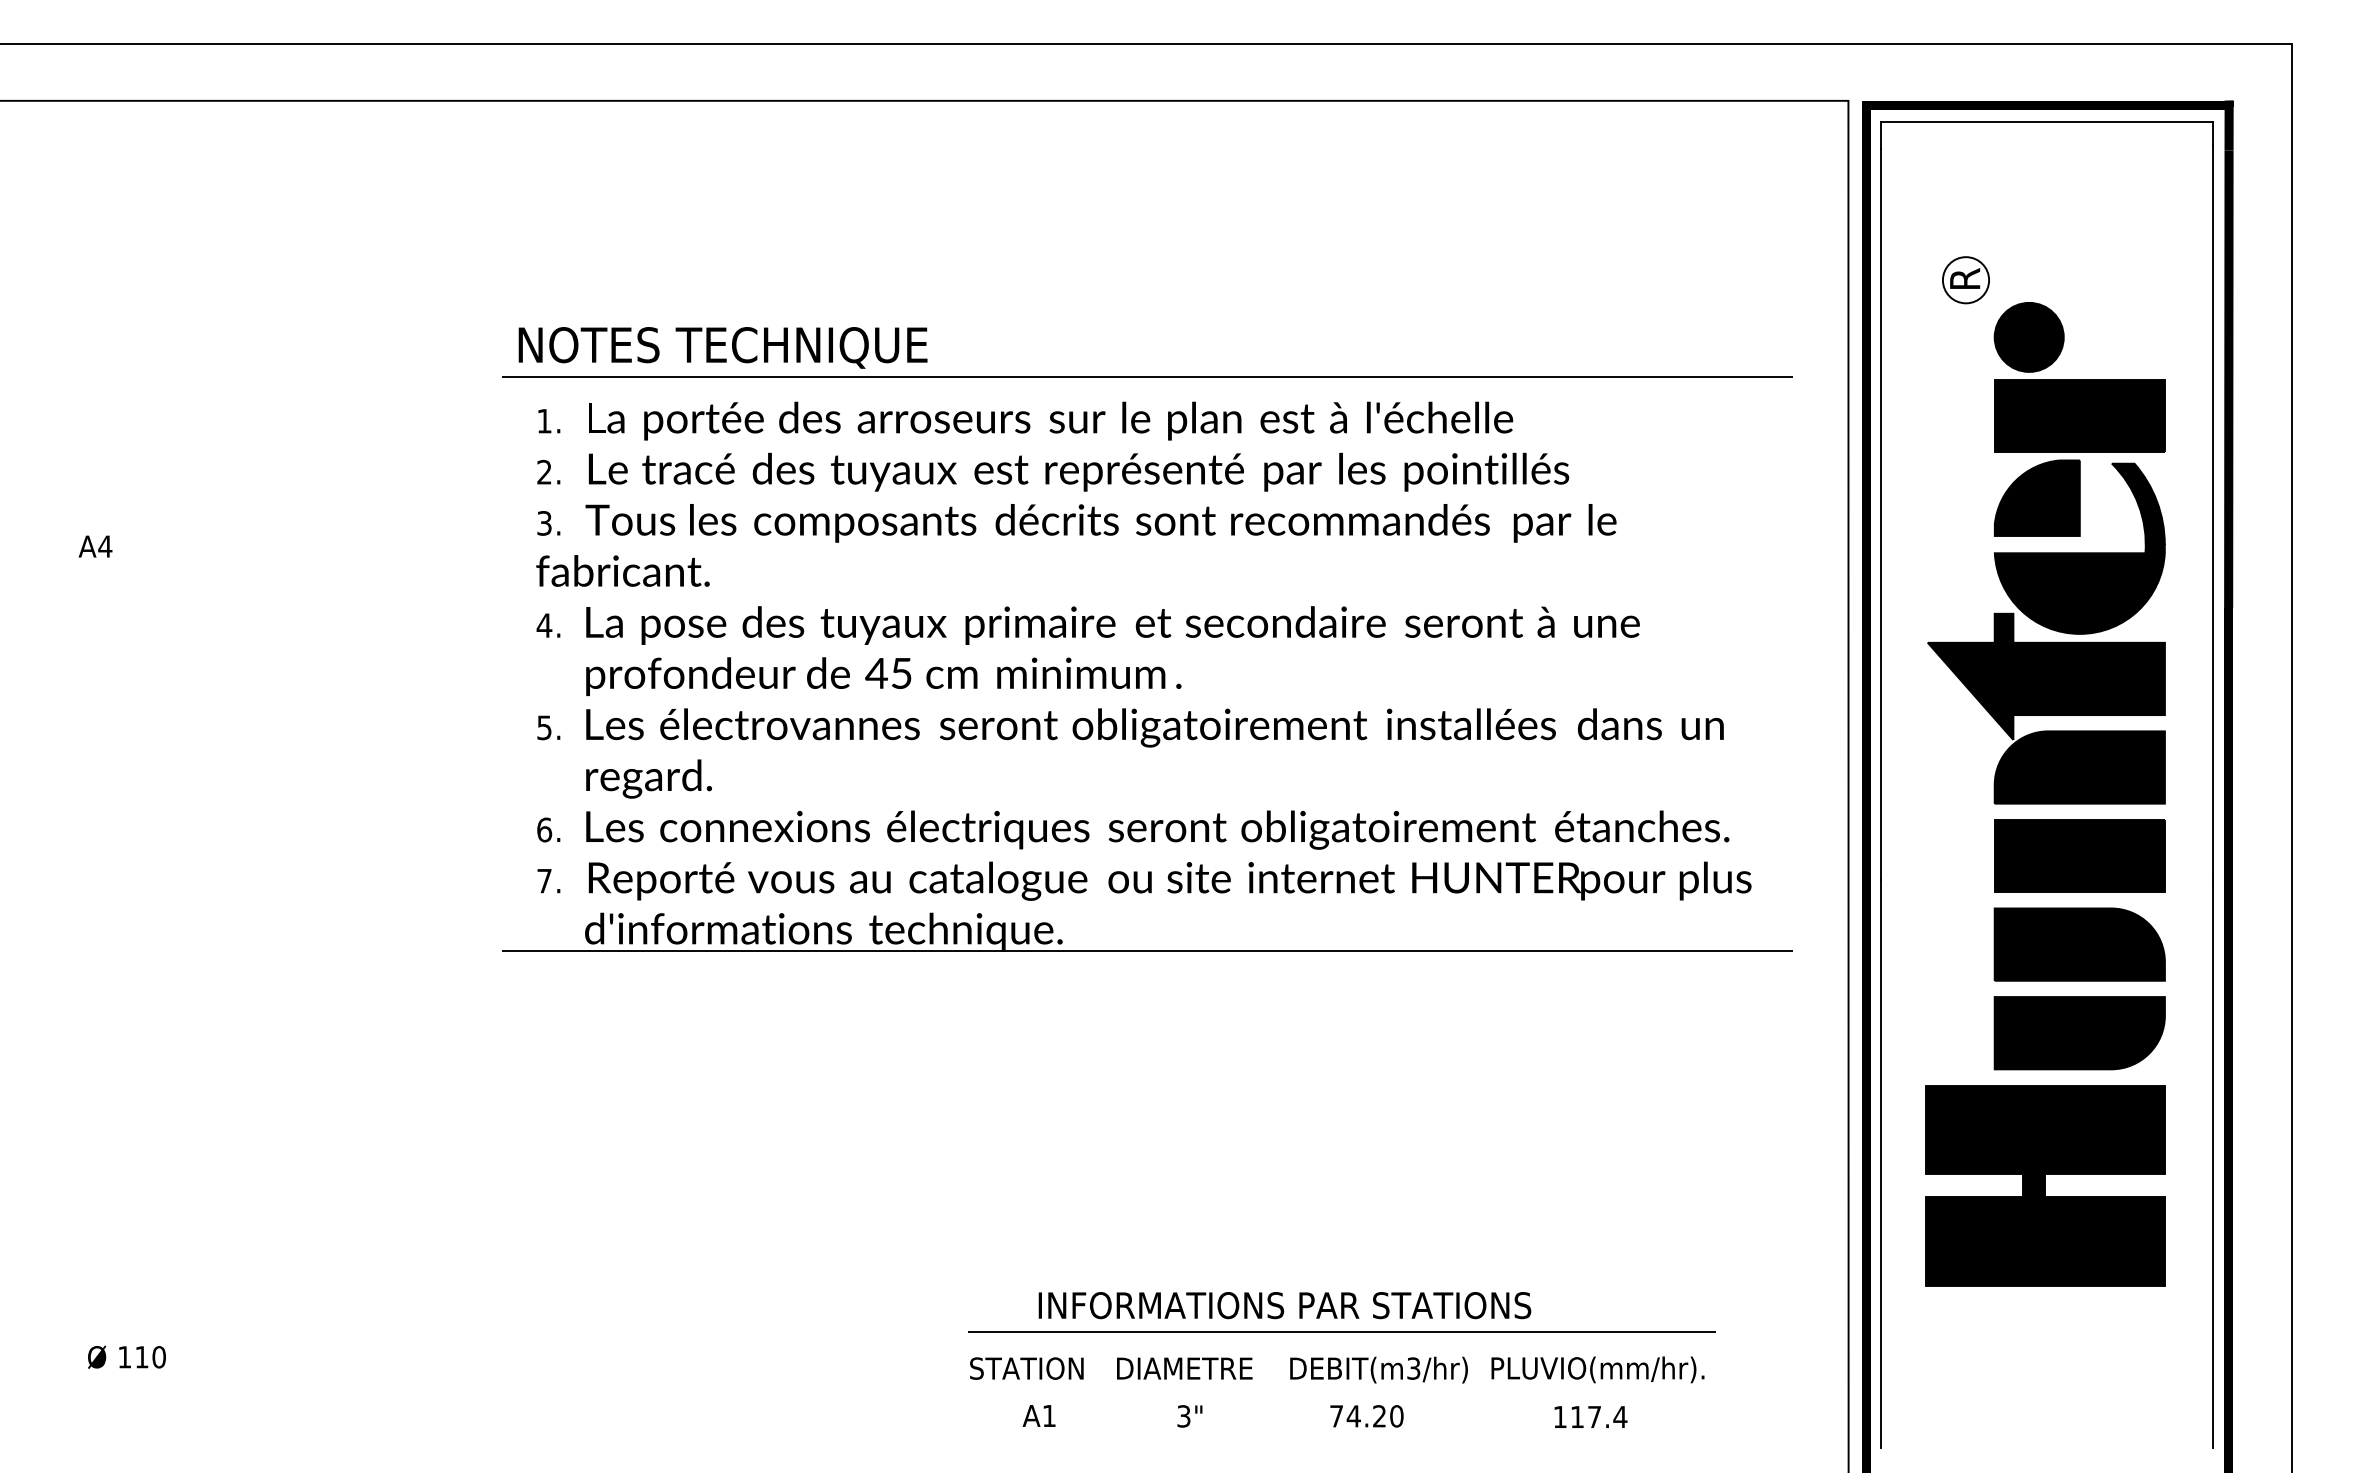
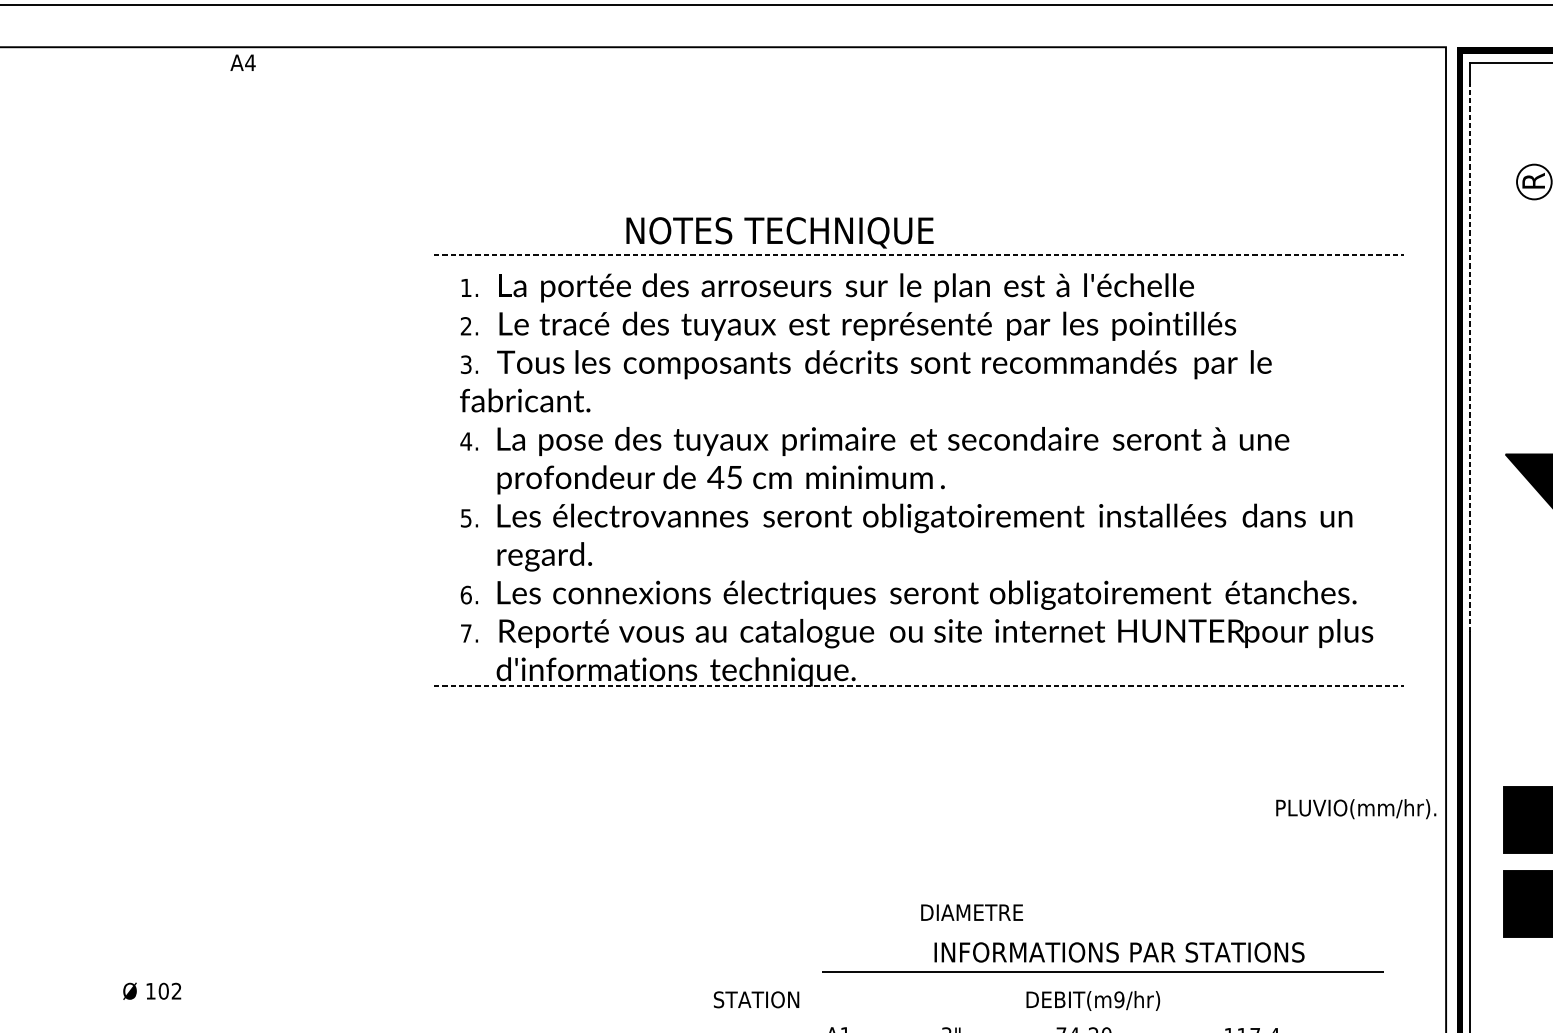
text: (722, 347) -> (779, 232), moved
line: (1147, 377) -> (919, 255), solid -> dashed
line: (1880, 513) -> (1470, 357), solid -> dashed
text: (95, 546) -> (243, 62), moved
line: (1147, 951) -> (919, 686), solid -> dashed
text: (1284, 1305) -> (1119, 952), moved
line: (1341, 1331) -> (1102, 971), moved
text: (150, 1357) -> (170, 991), 110 -> 102
text: (1026, 1368) -> (756, 999), moved
text: (1184, 1368) -> (971, 912), moved
text: (1413, 1368) -> (1119, 999), DEBIT(m3/hr) -> DEBIT(m9/hr)
text: (1597, 1369) -> (1355, 808), moved

